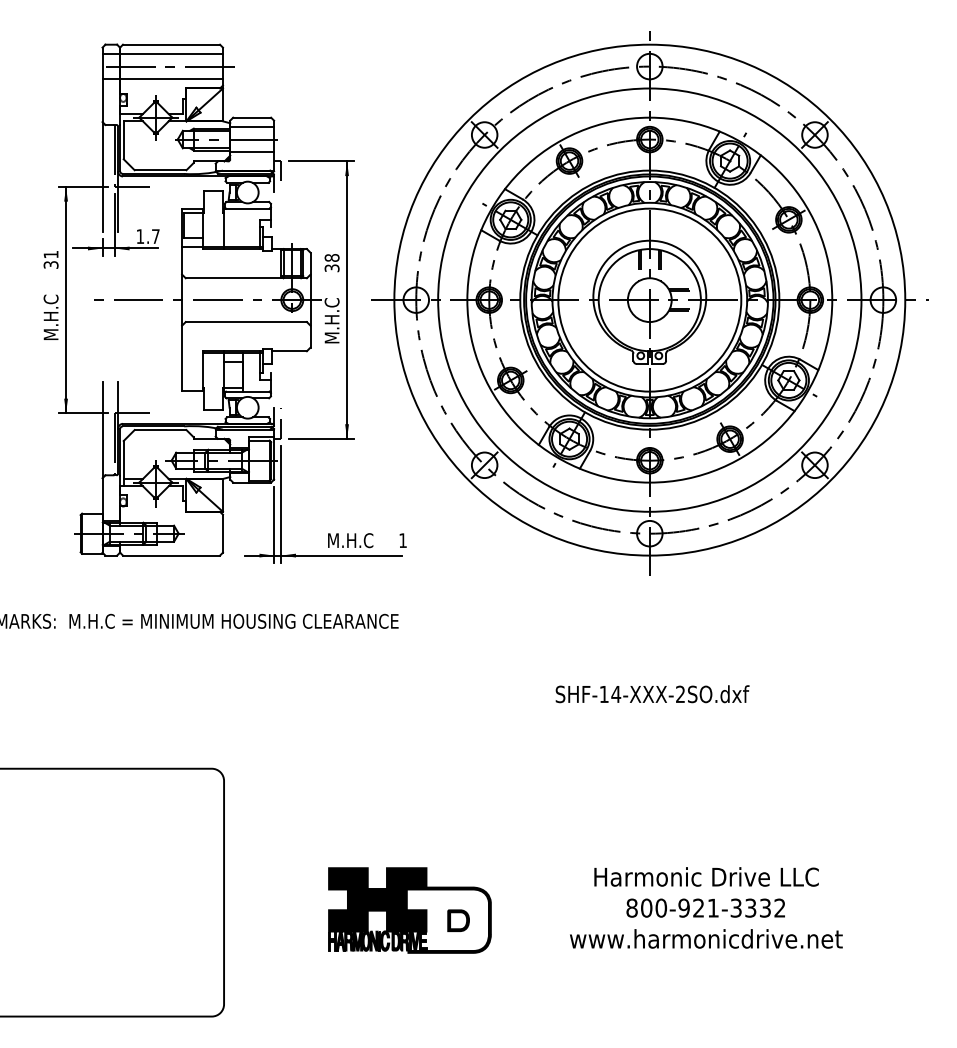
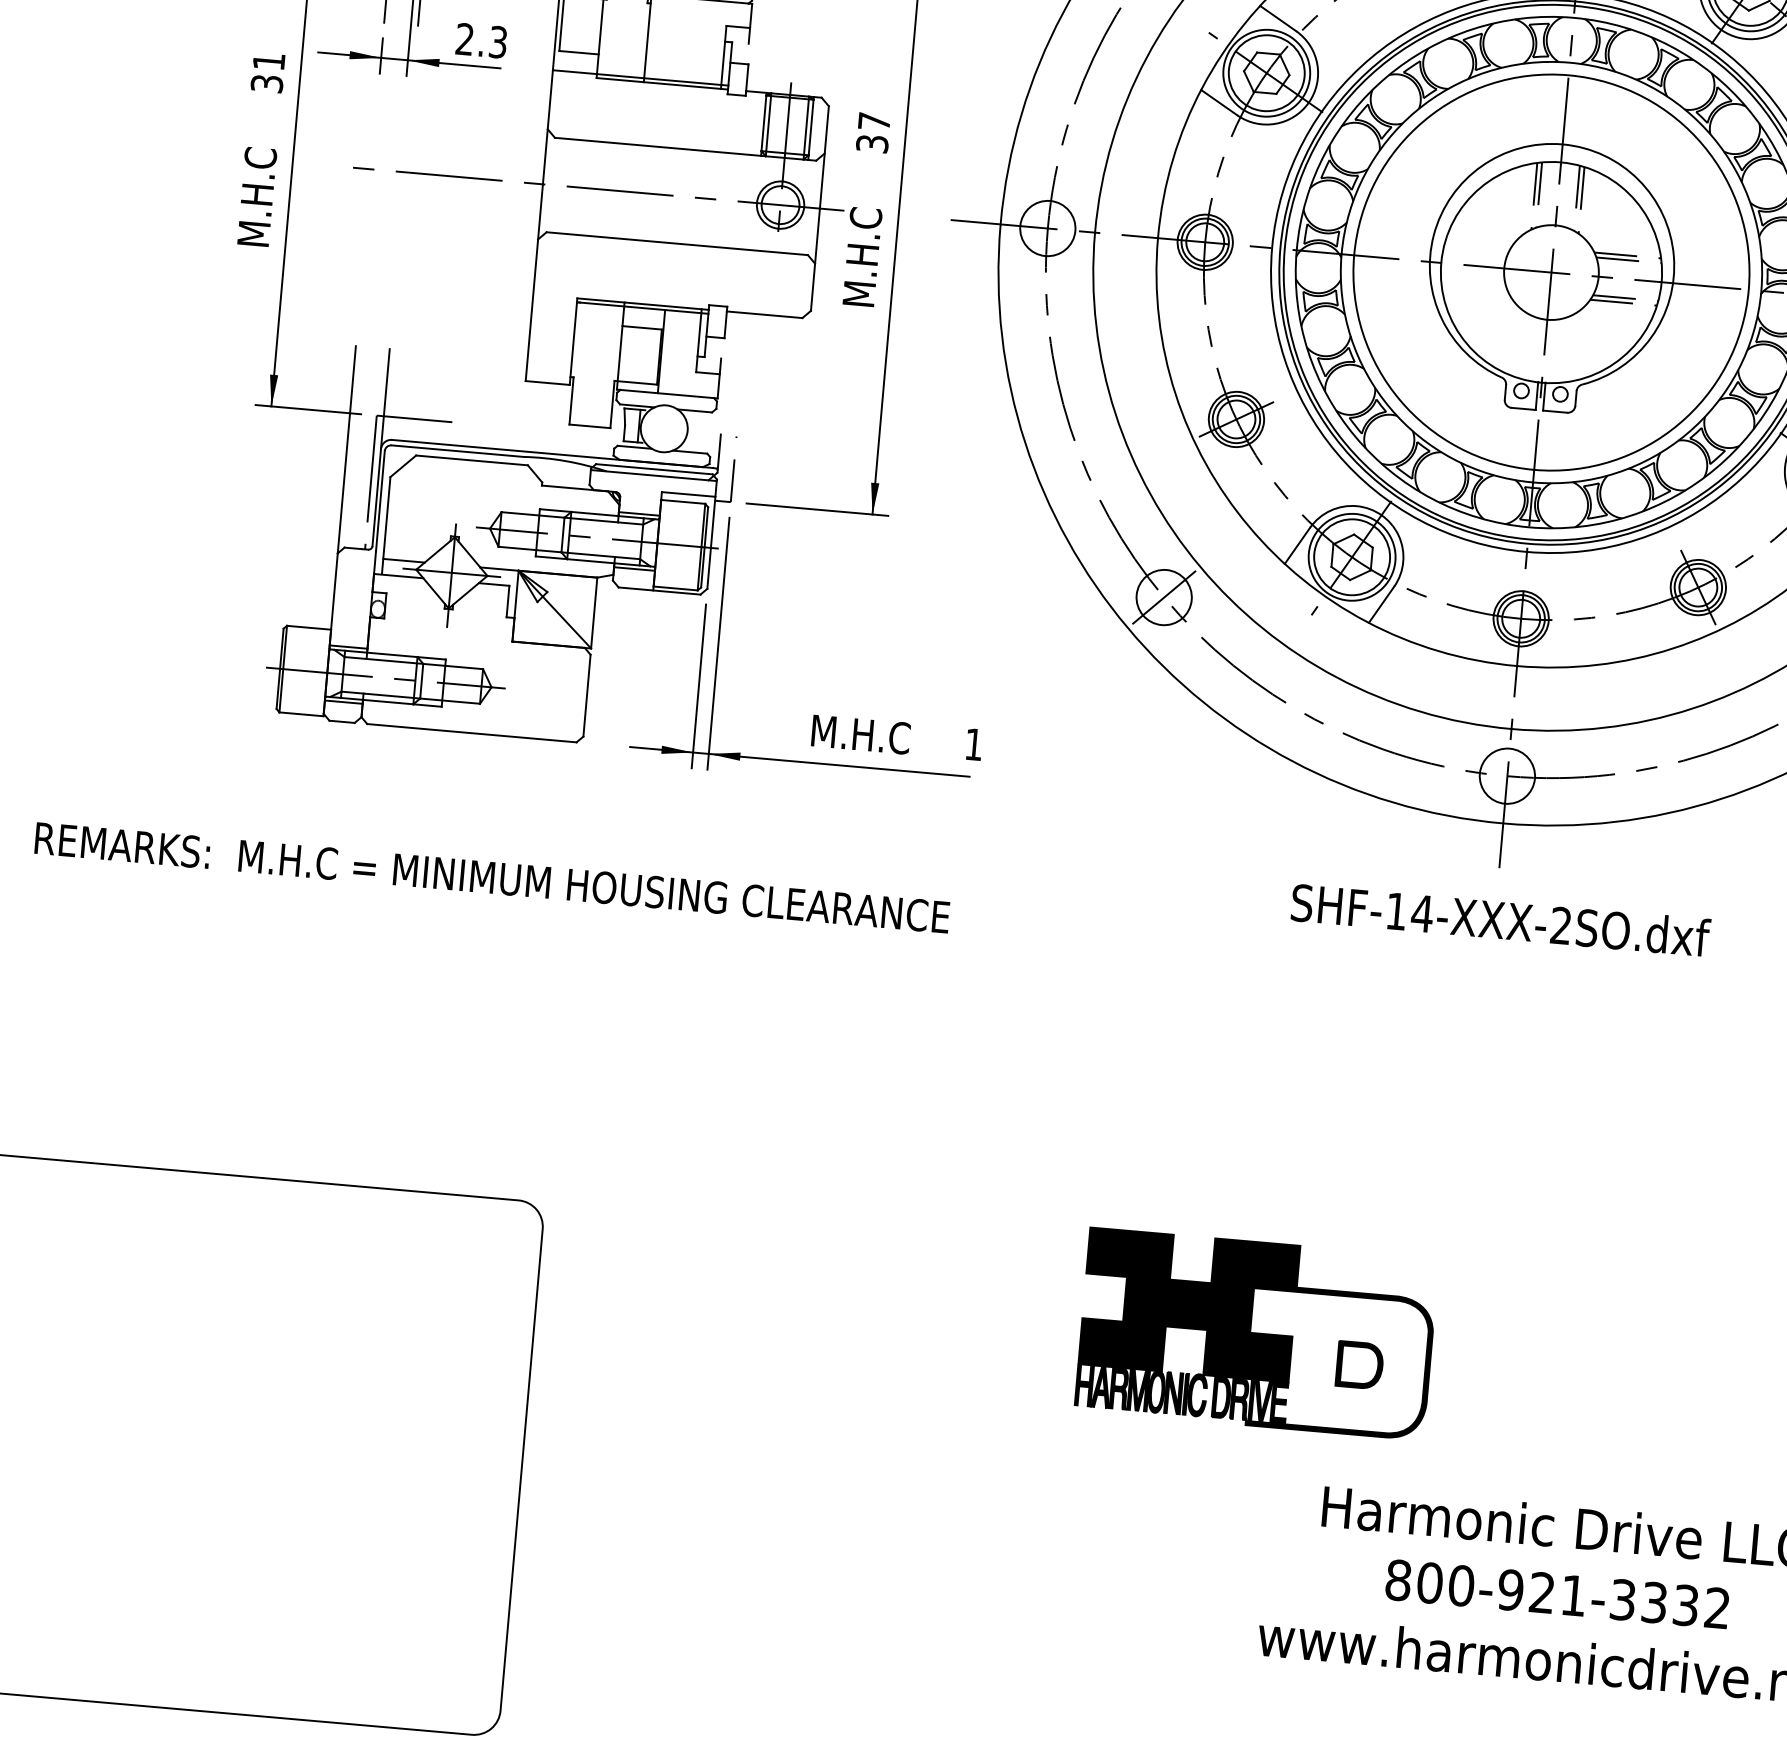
text: (147, 236) -> (480, 40), 1.7 -> 2.3
text: (331, 257) -> (873, 120), 38 -> 37
text: (652, 694) -> (1500, 920), moved
part: (409, 910) -> (1255, 1333), moved

